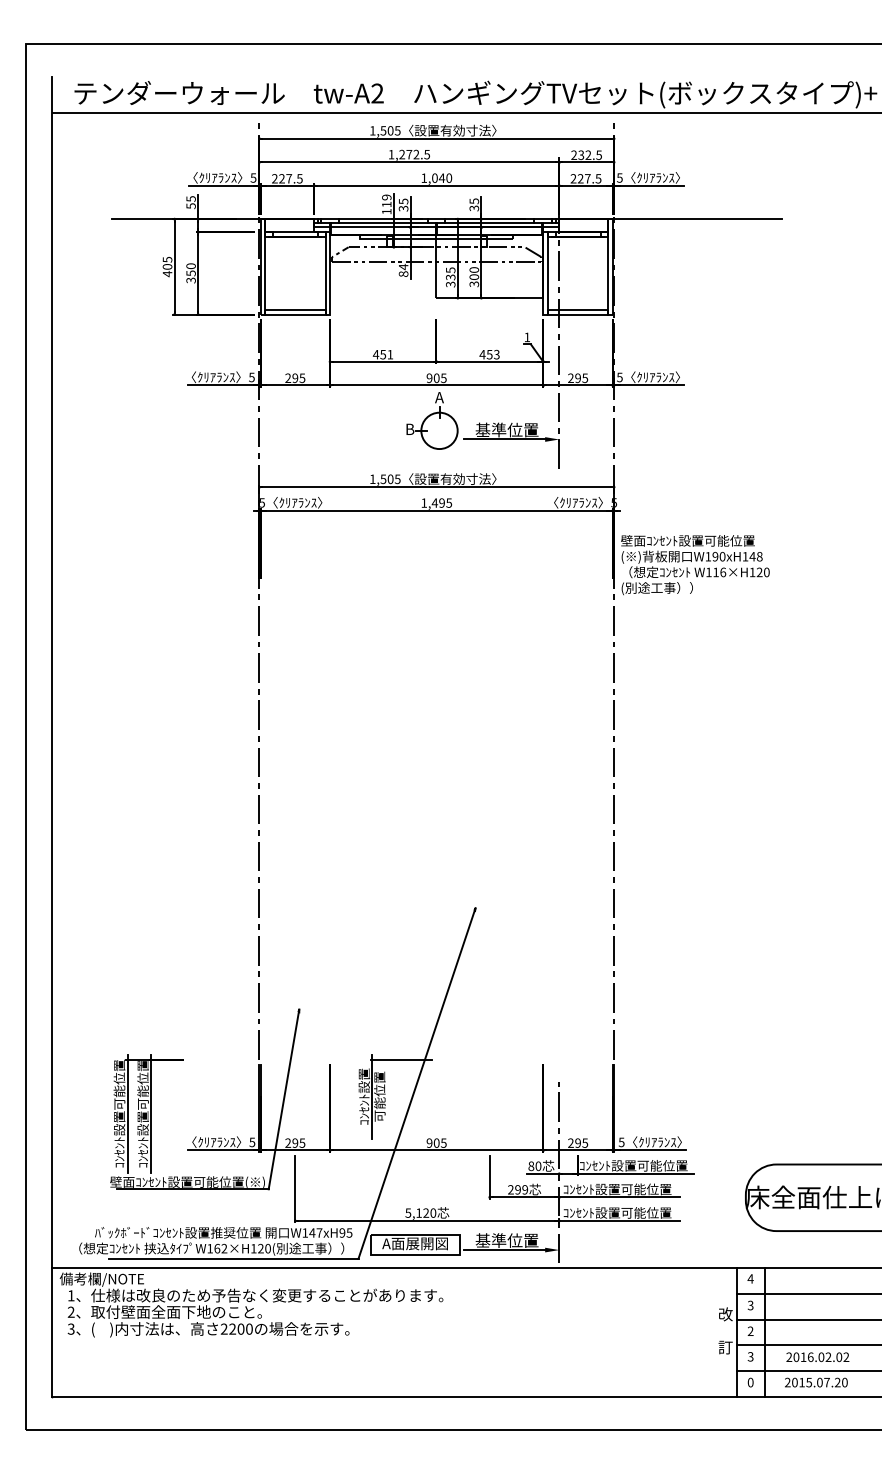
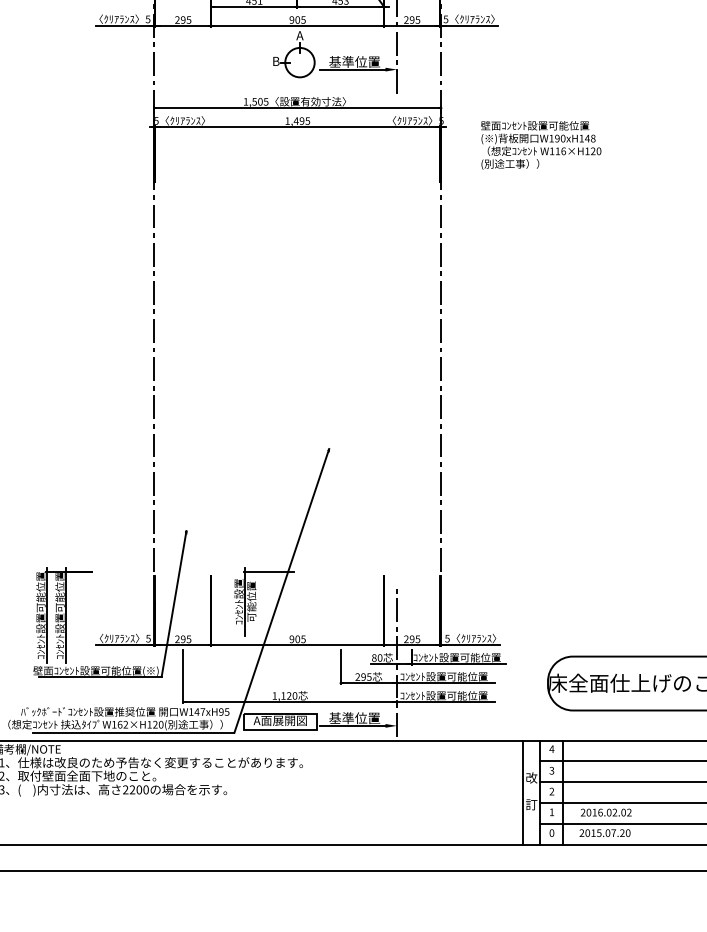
text: (695, 565) -> (541, 145), moved
text: (525, 1189) -> (369, 676), 299 -> 295
text: (408, 1212) -> (274, 695), 5,120 -> 1,120
line: (714, 1332) -> (522, 792), added
text: (750, 1356) -> (551, 812), 3 -> 1

